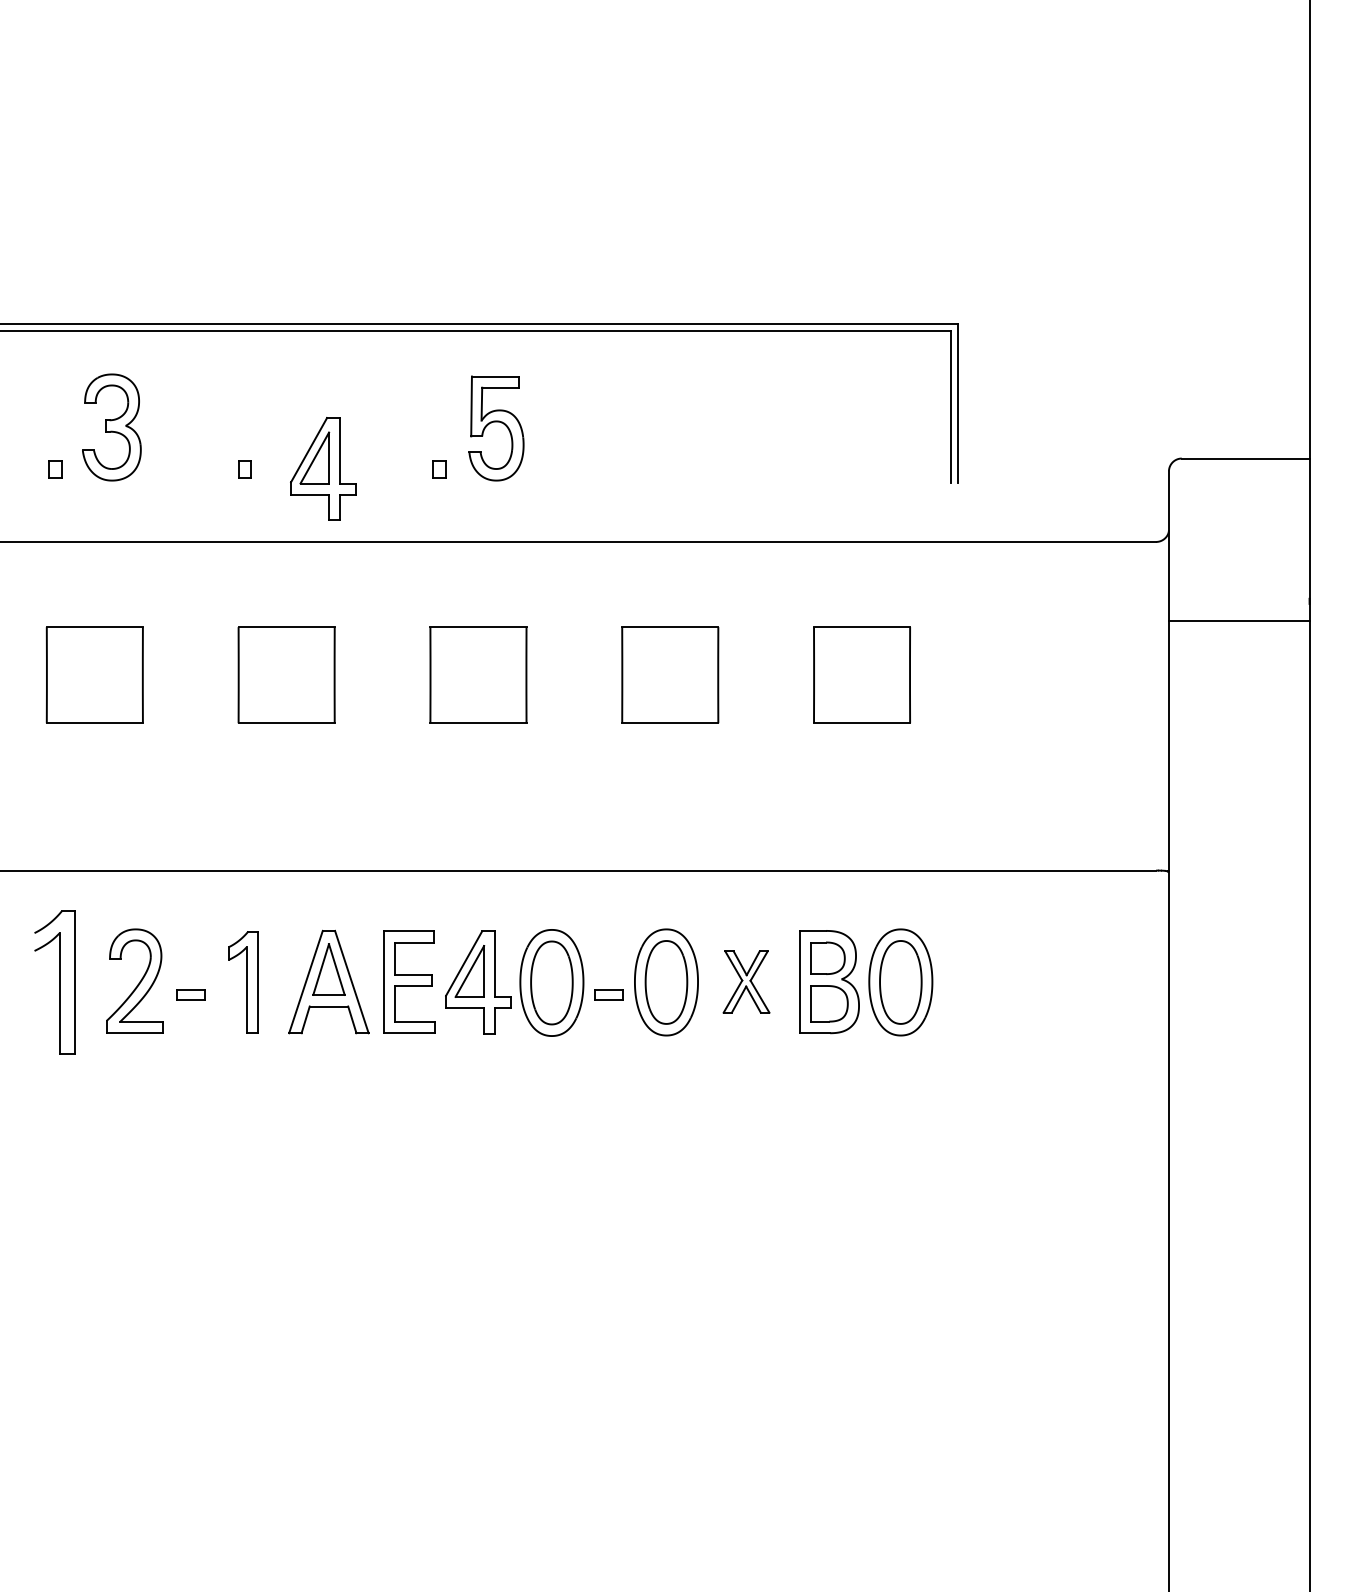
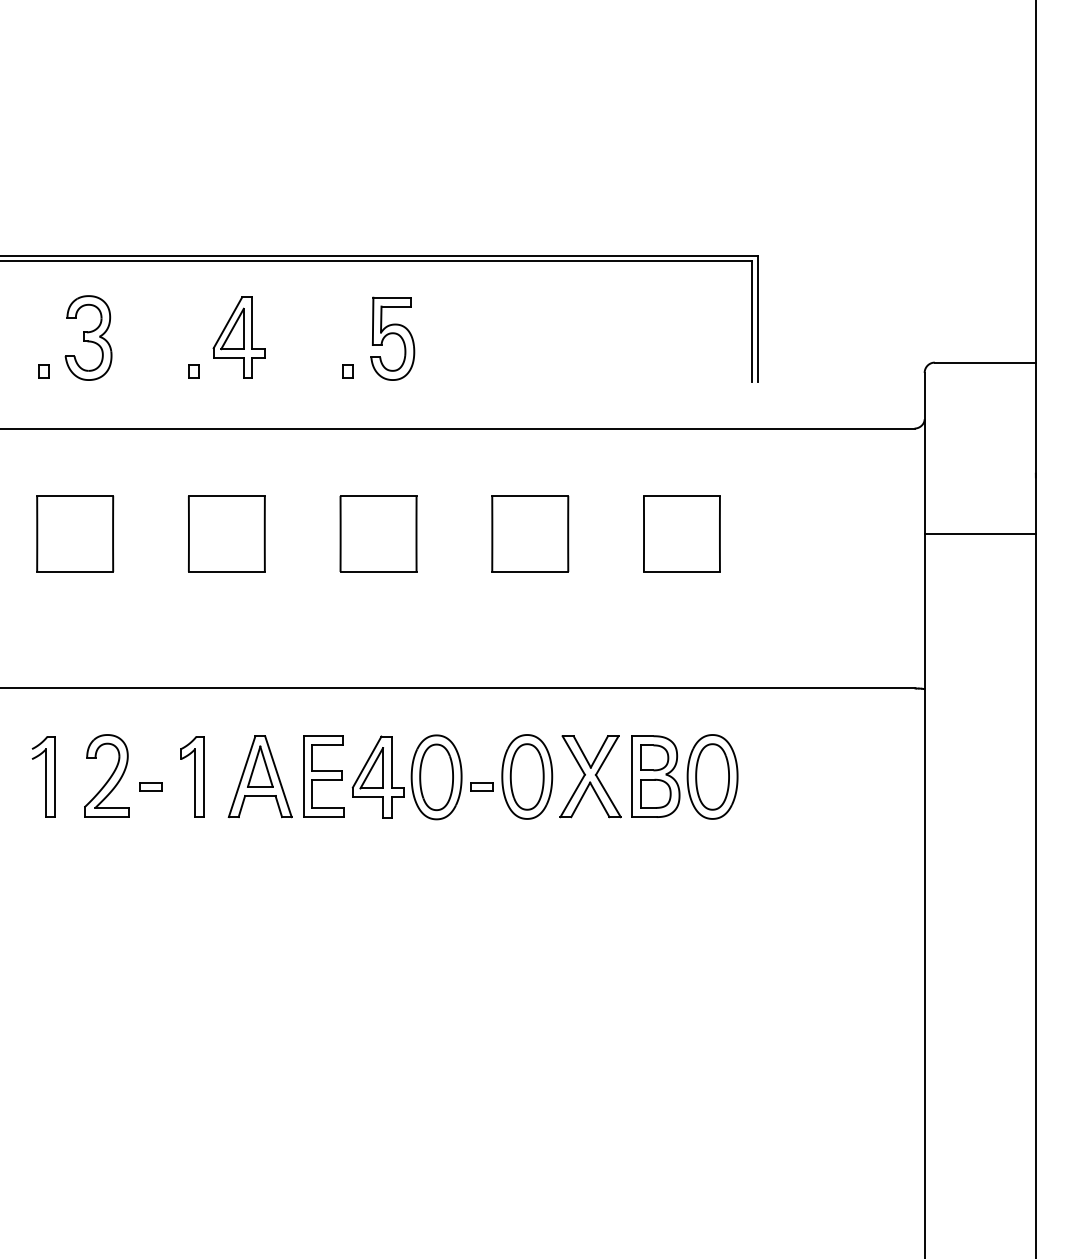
part: (323, 468) -> (239, 337), moved
line: (1238, 621) -> (979, 534), moved
part: (746, 981) -> (590, 776), size x1.67
part: (54, 982) -> (43, 777), size x0.71

